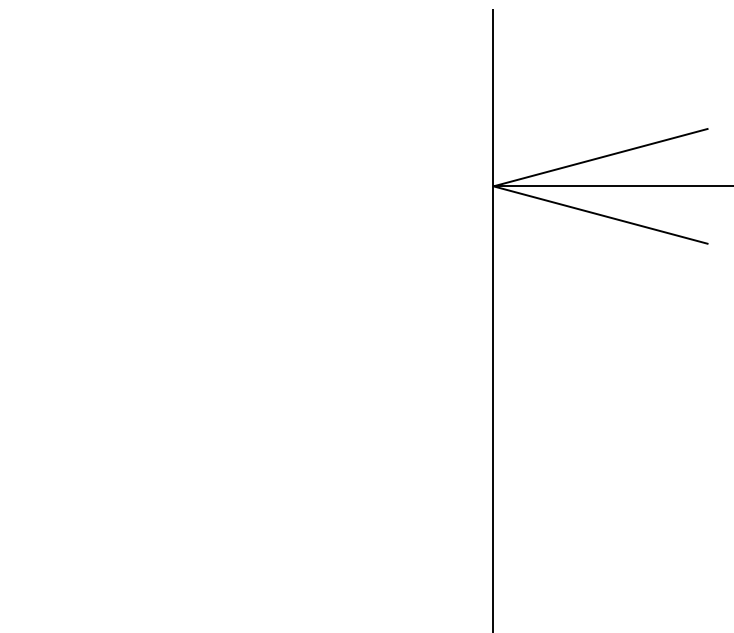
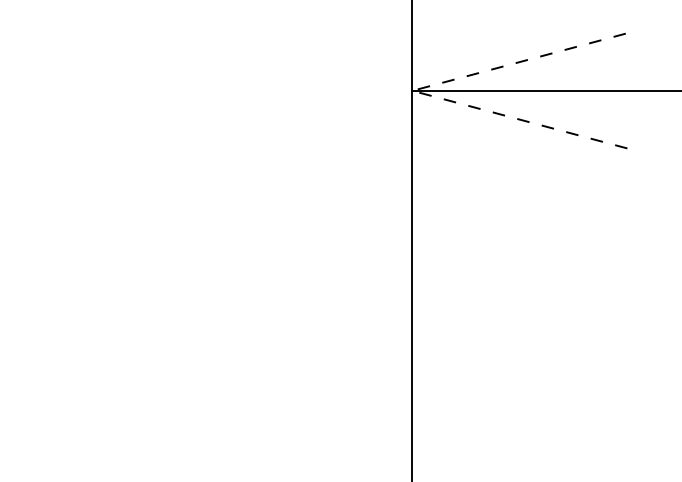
line: (493, 186) -> (412, 90), solid -> dashed

